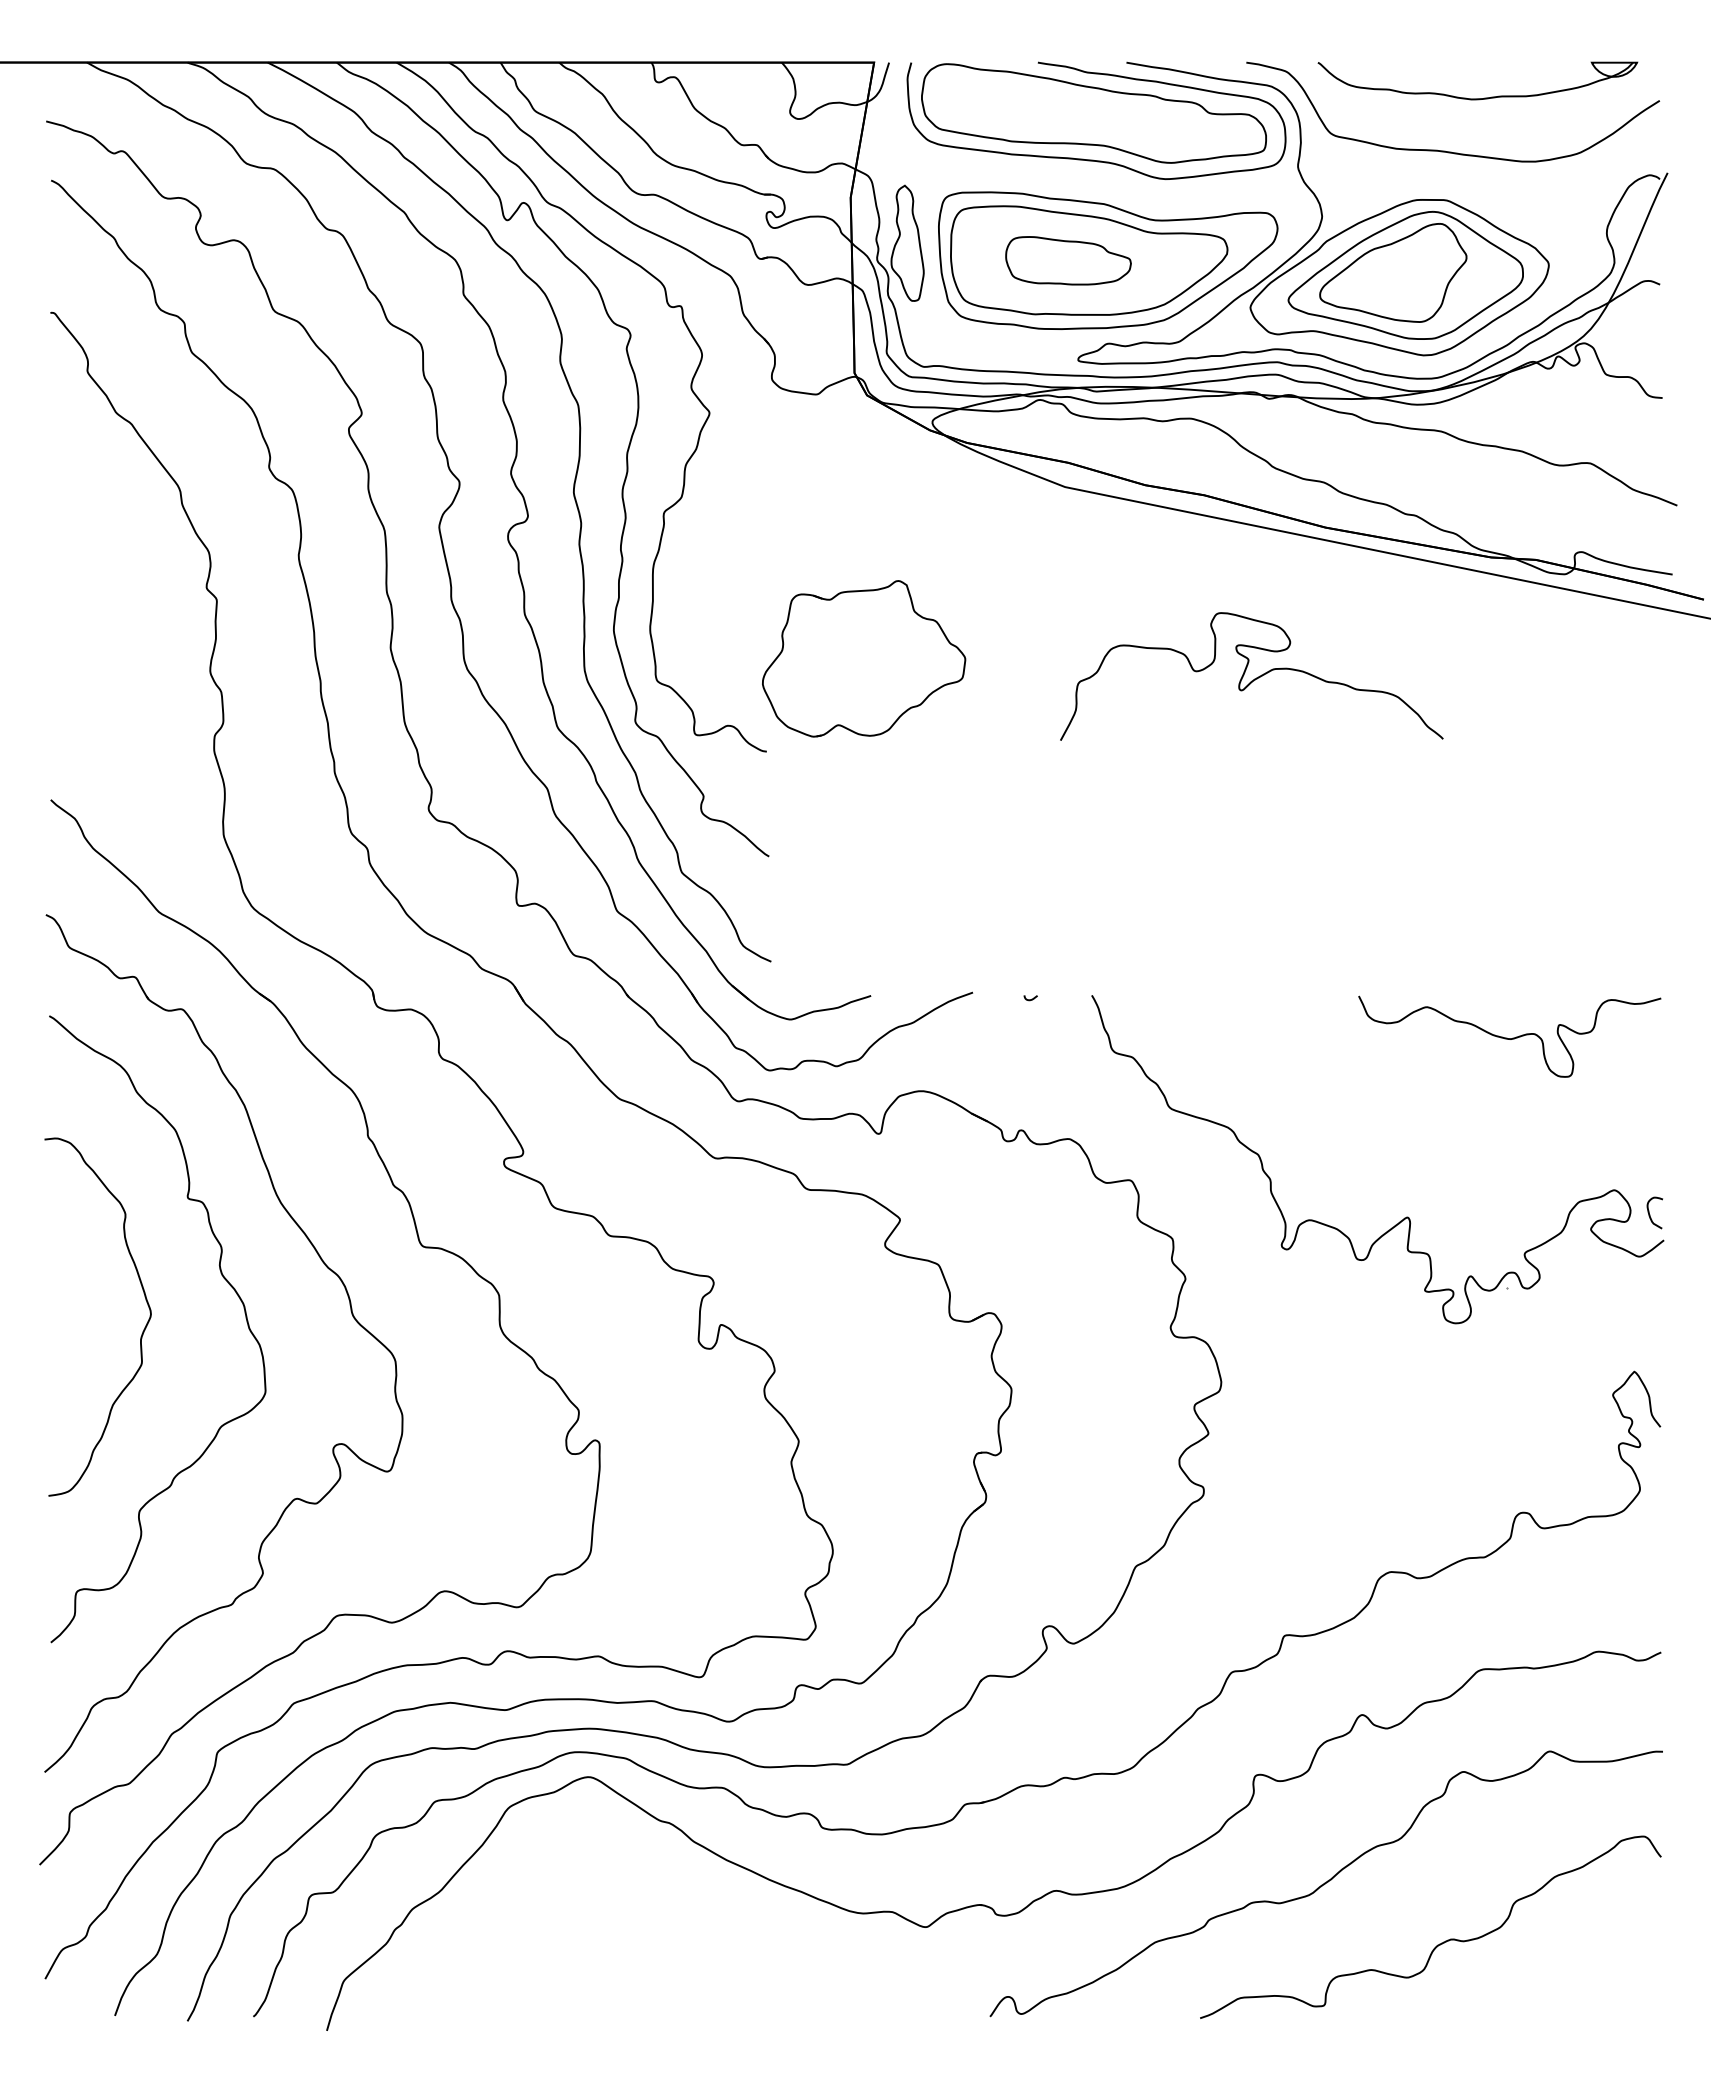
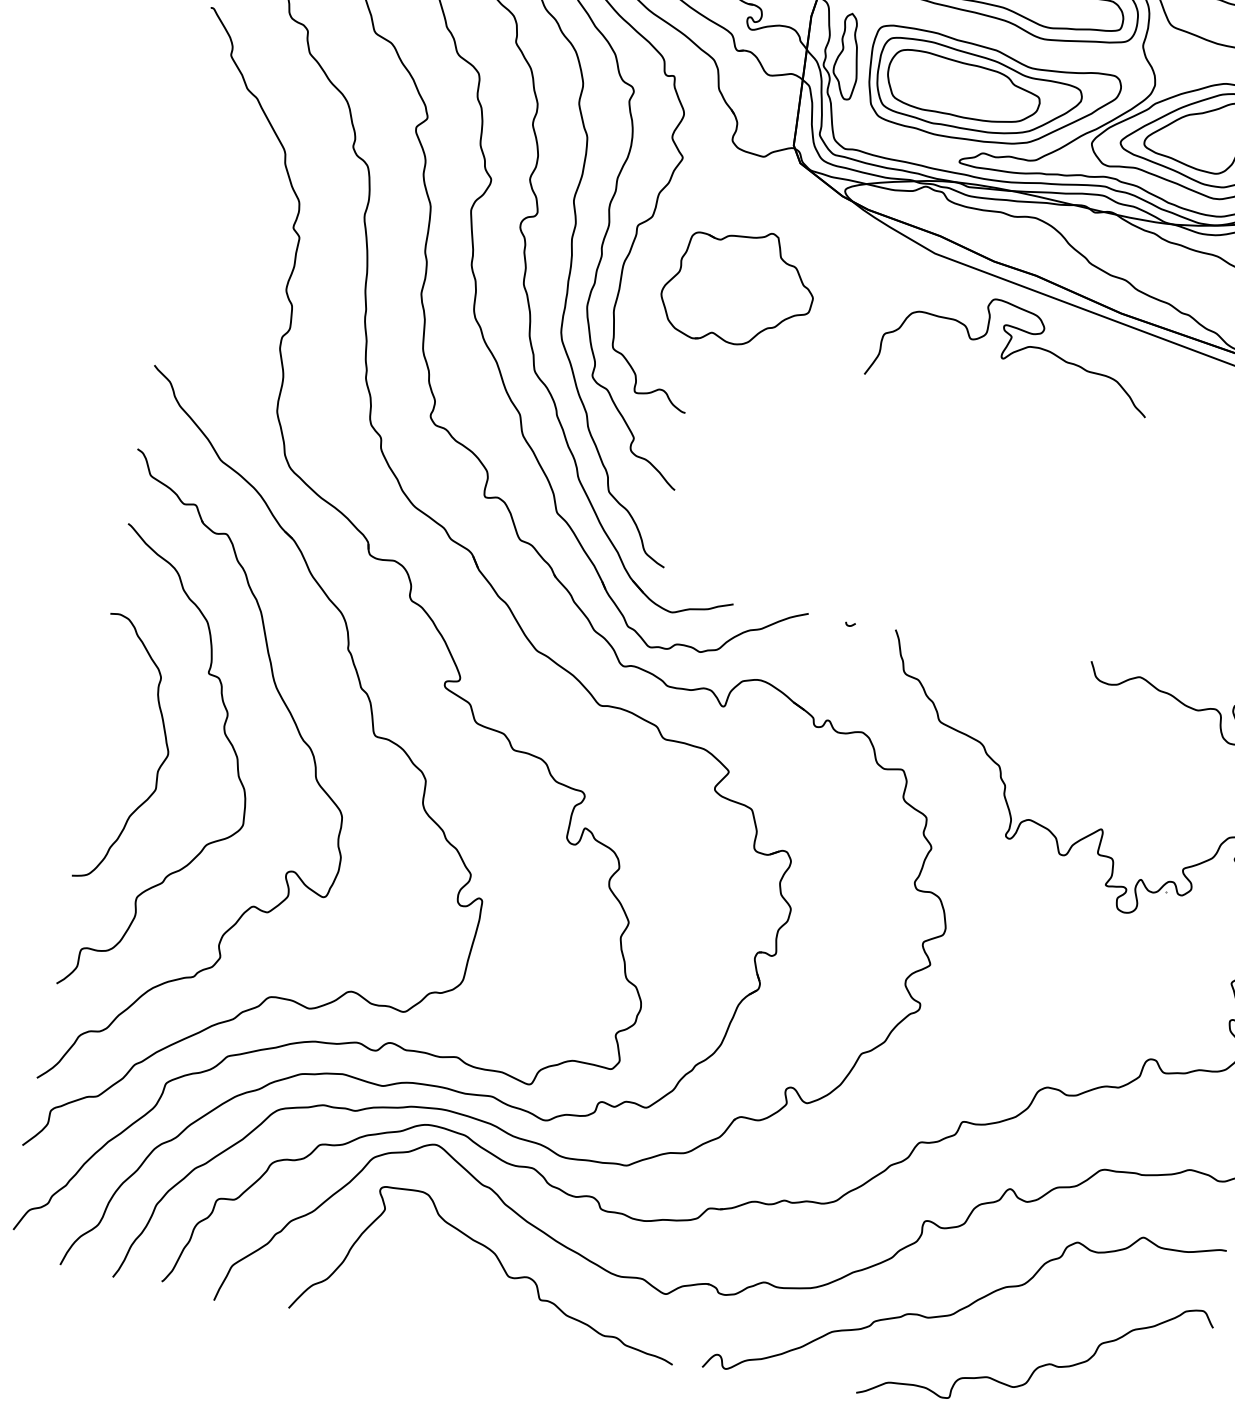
part: (1068, 260) -> (963, 87), size x1.67
part: (864, 658) -> (739, 286), moved
curve: (1254, 678) -> (1013, 351), moved
curve: (701, 1924) -> (501, 1266), added

